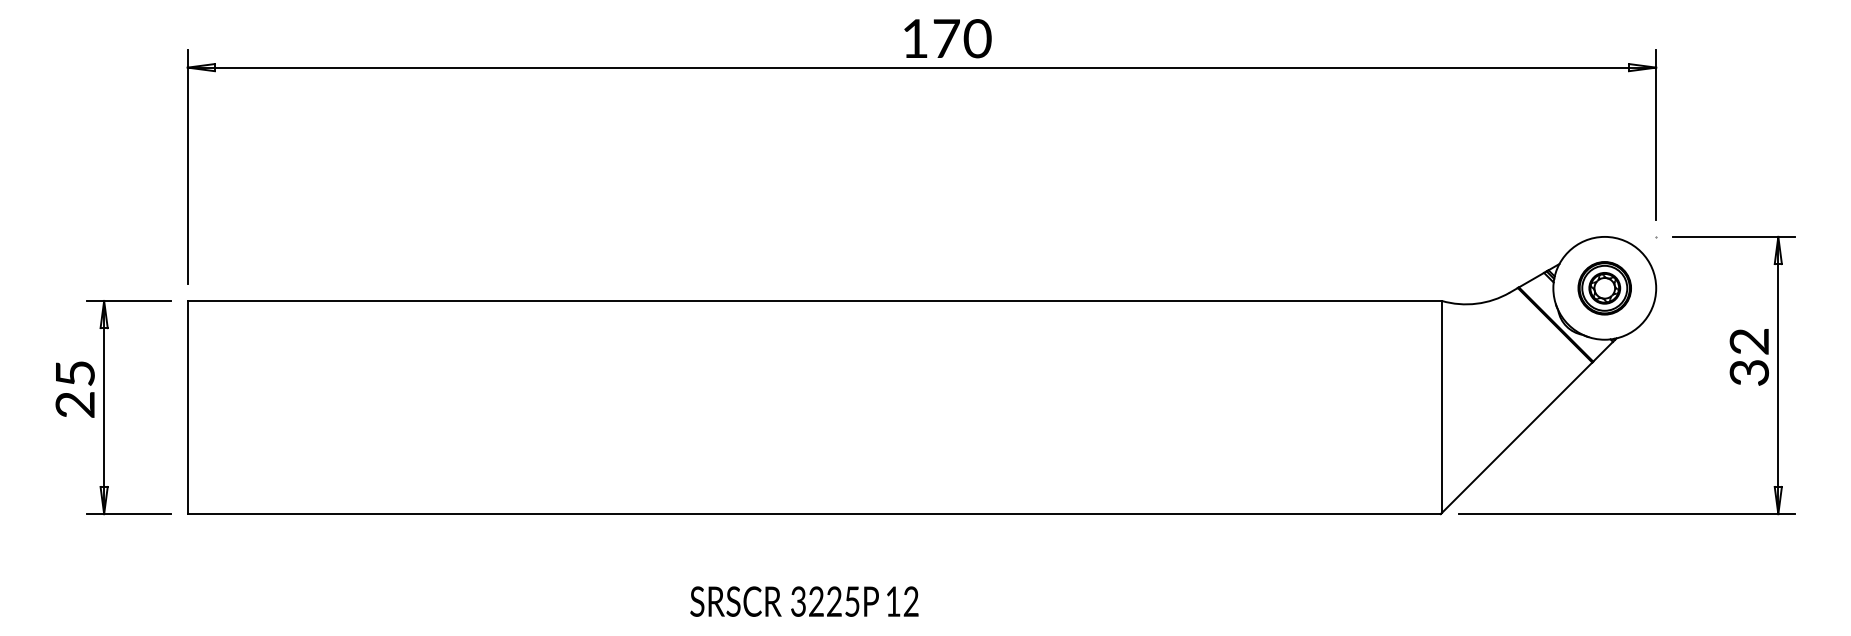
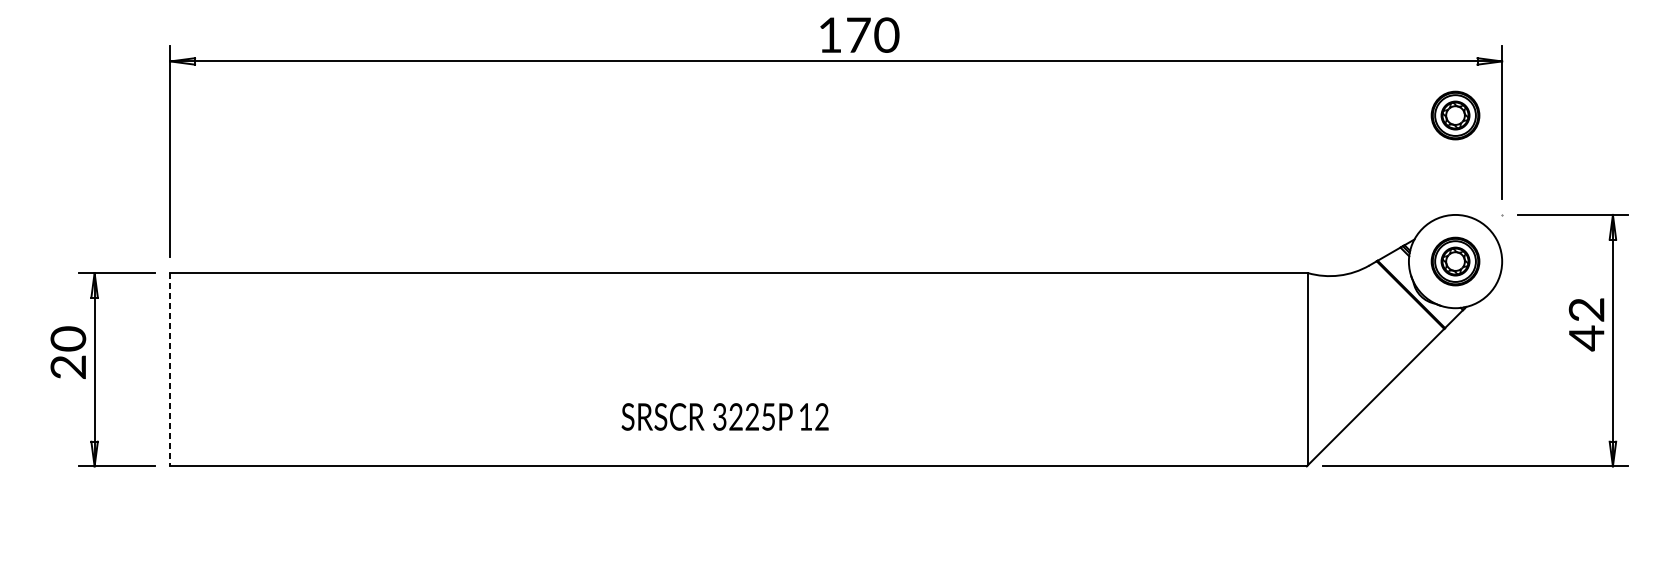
part: (1604, 127) -> (1455, 115), added
text: (1748, 372) -> (1585, 337), 32 -> 42
text: (74, 373) -> (67, 338), 25 -> 20
line: (187, 407) -> (170, 369), solid -> dashed
text: (804, 601) -> (725, 416), moved

